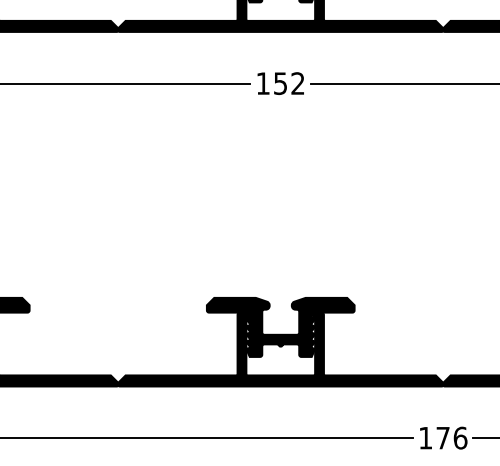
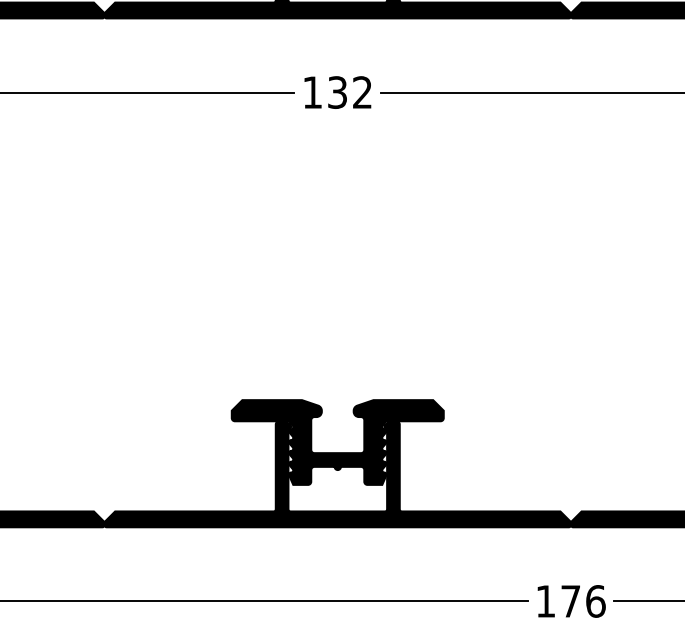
text: (280, 83) -> (337, 92), 152 -> 132

